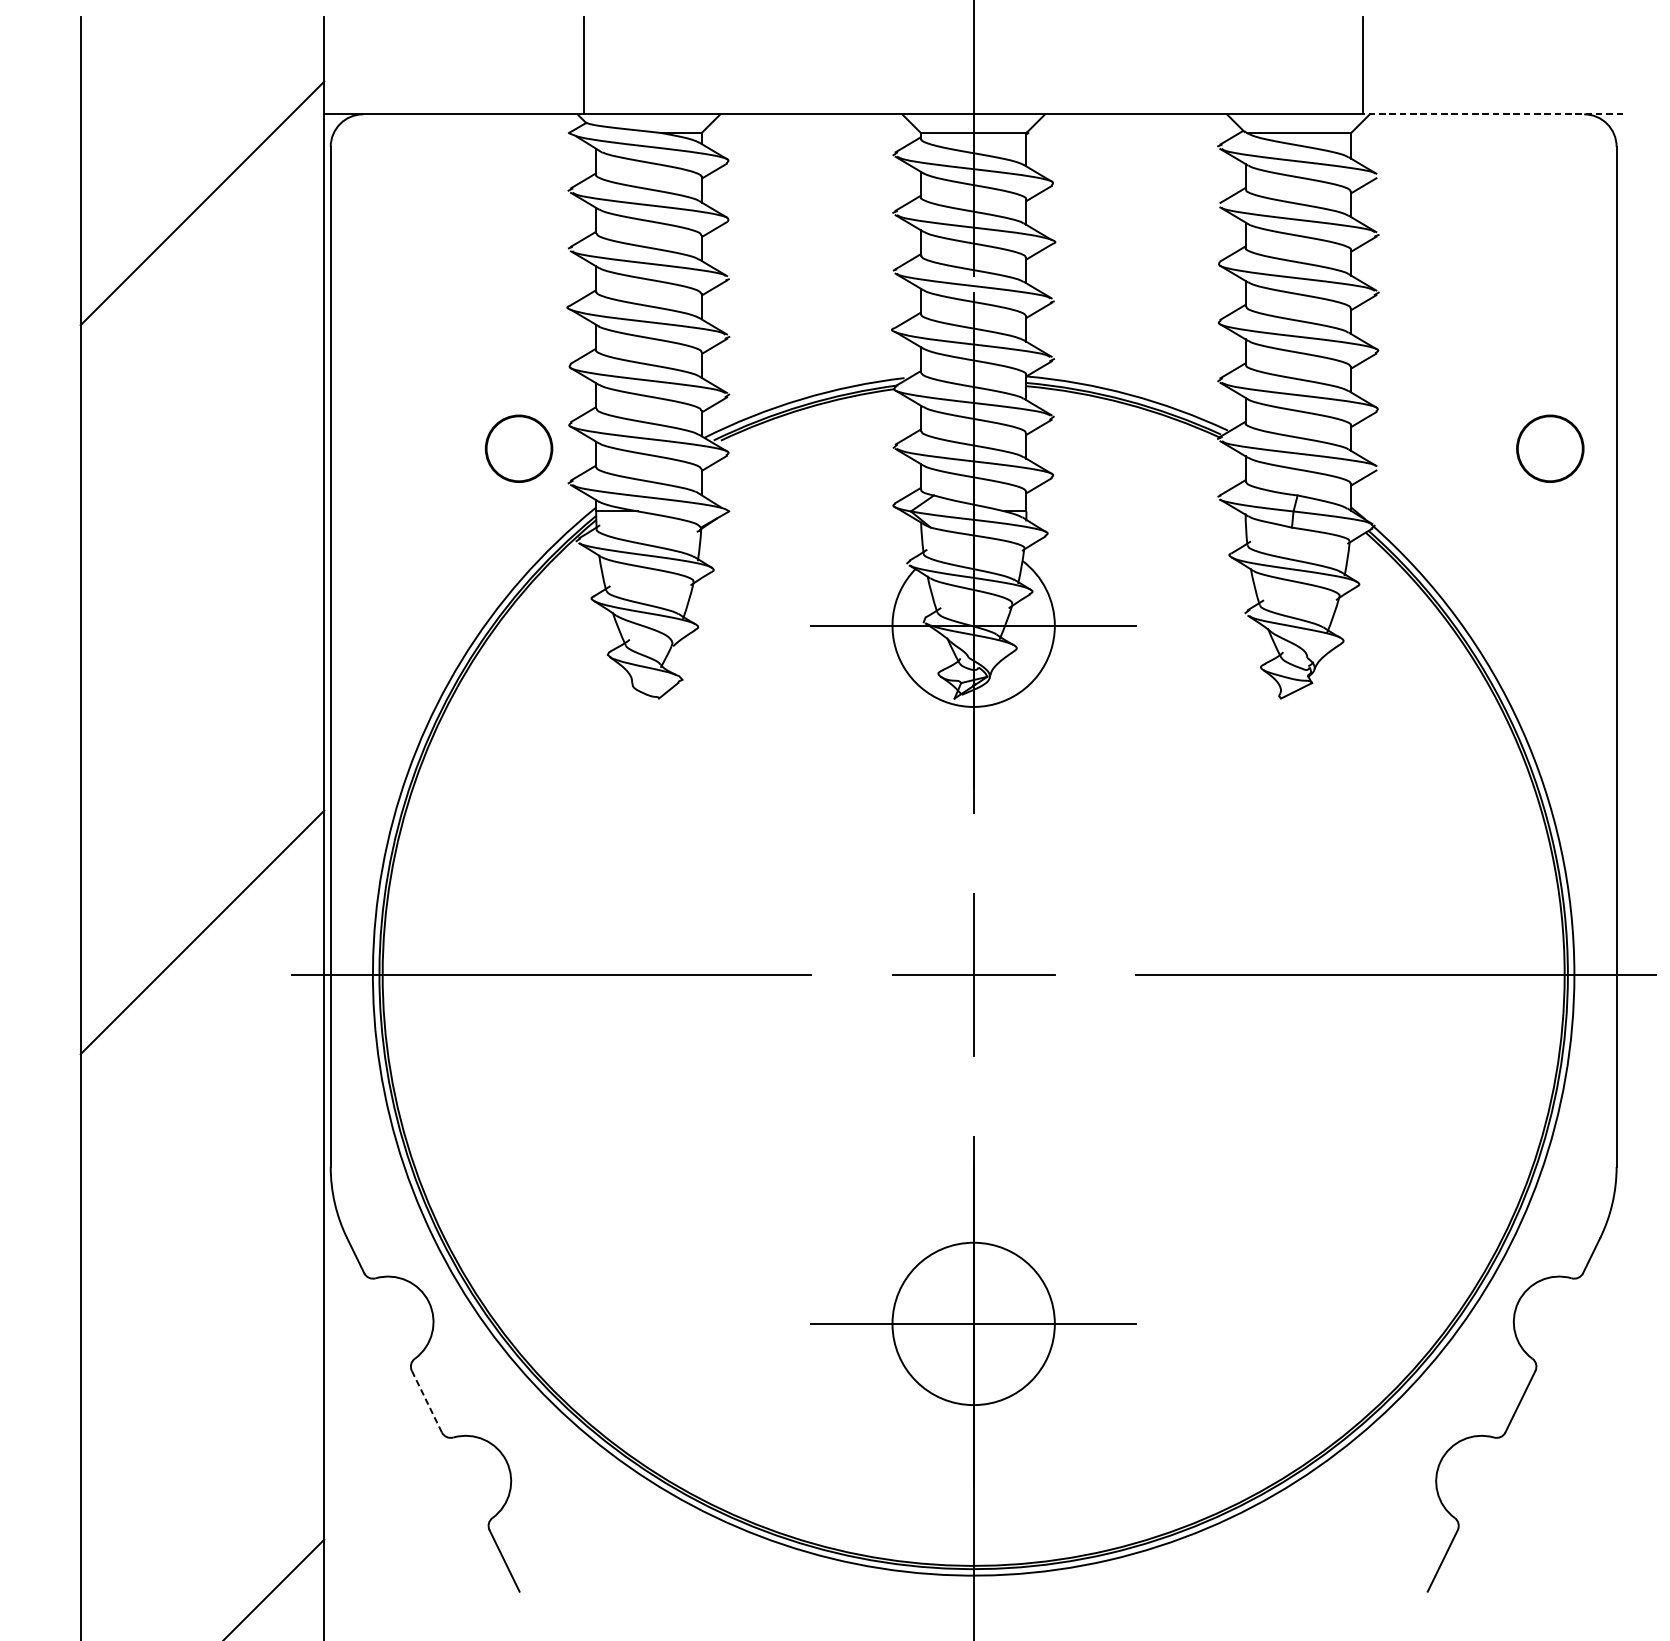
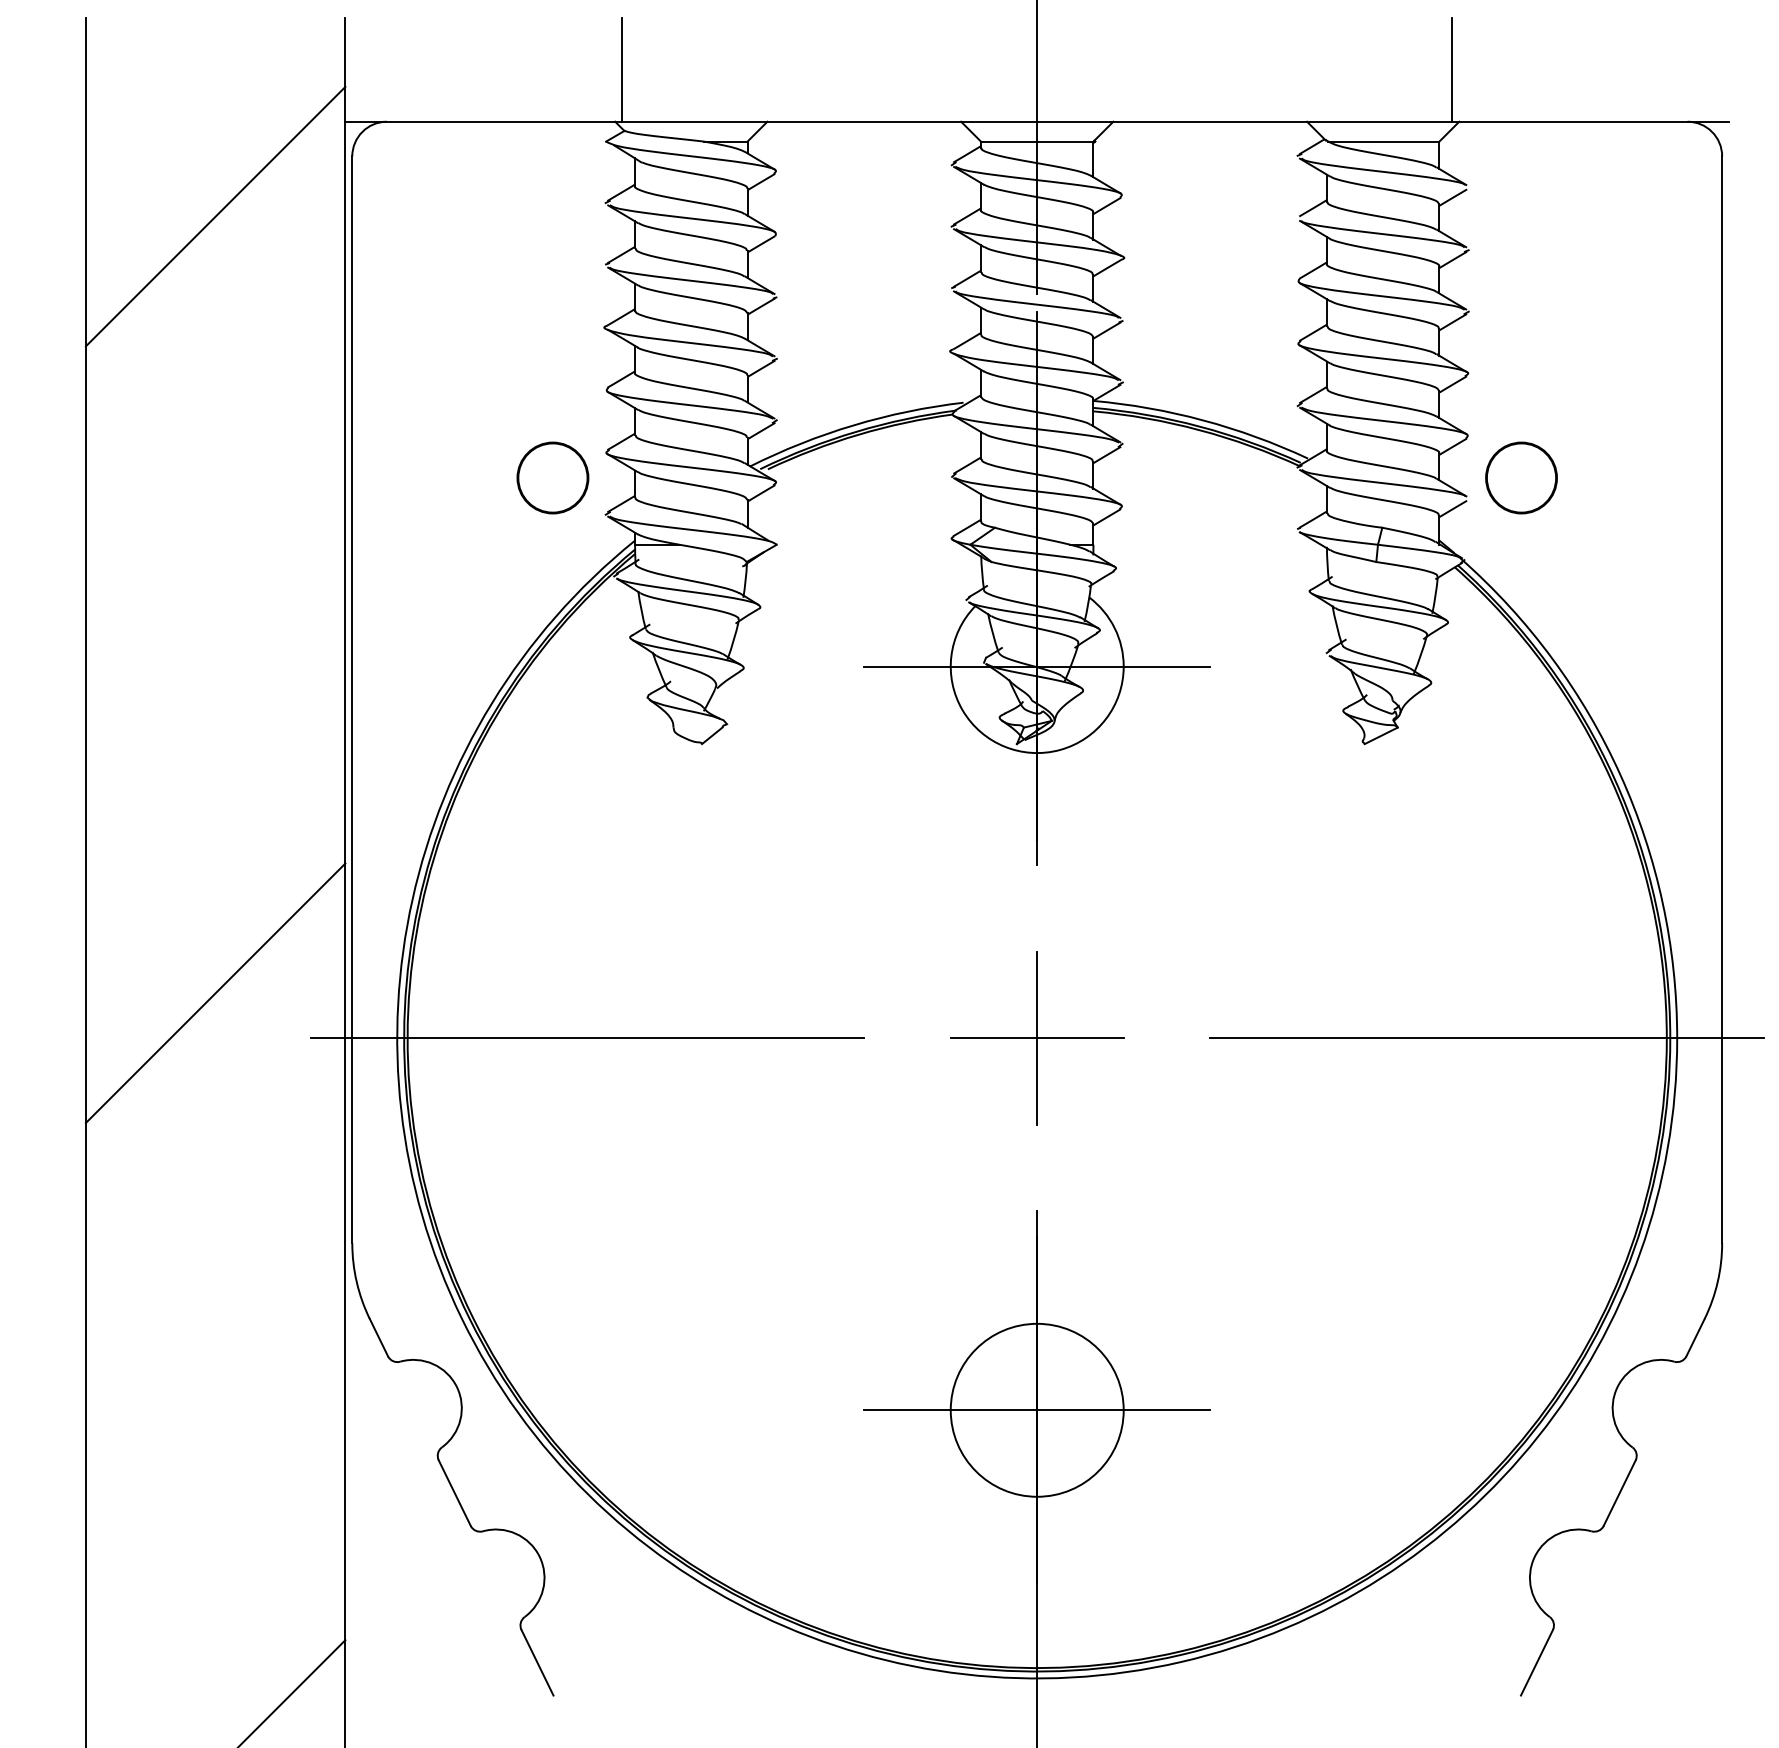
line: (1493, 114) -> (1590, 121), dashed -> solid
part: (1550, 448) -> (1521, 477), moved
line: (426, 1402) -> (454, 1493), dashed -> solid

